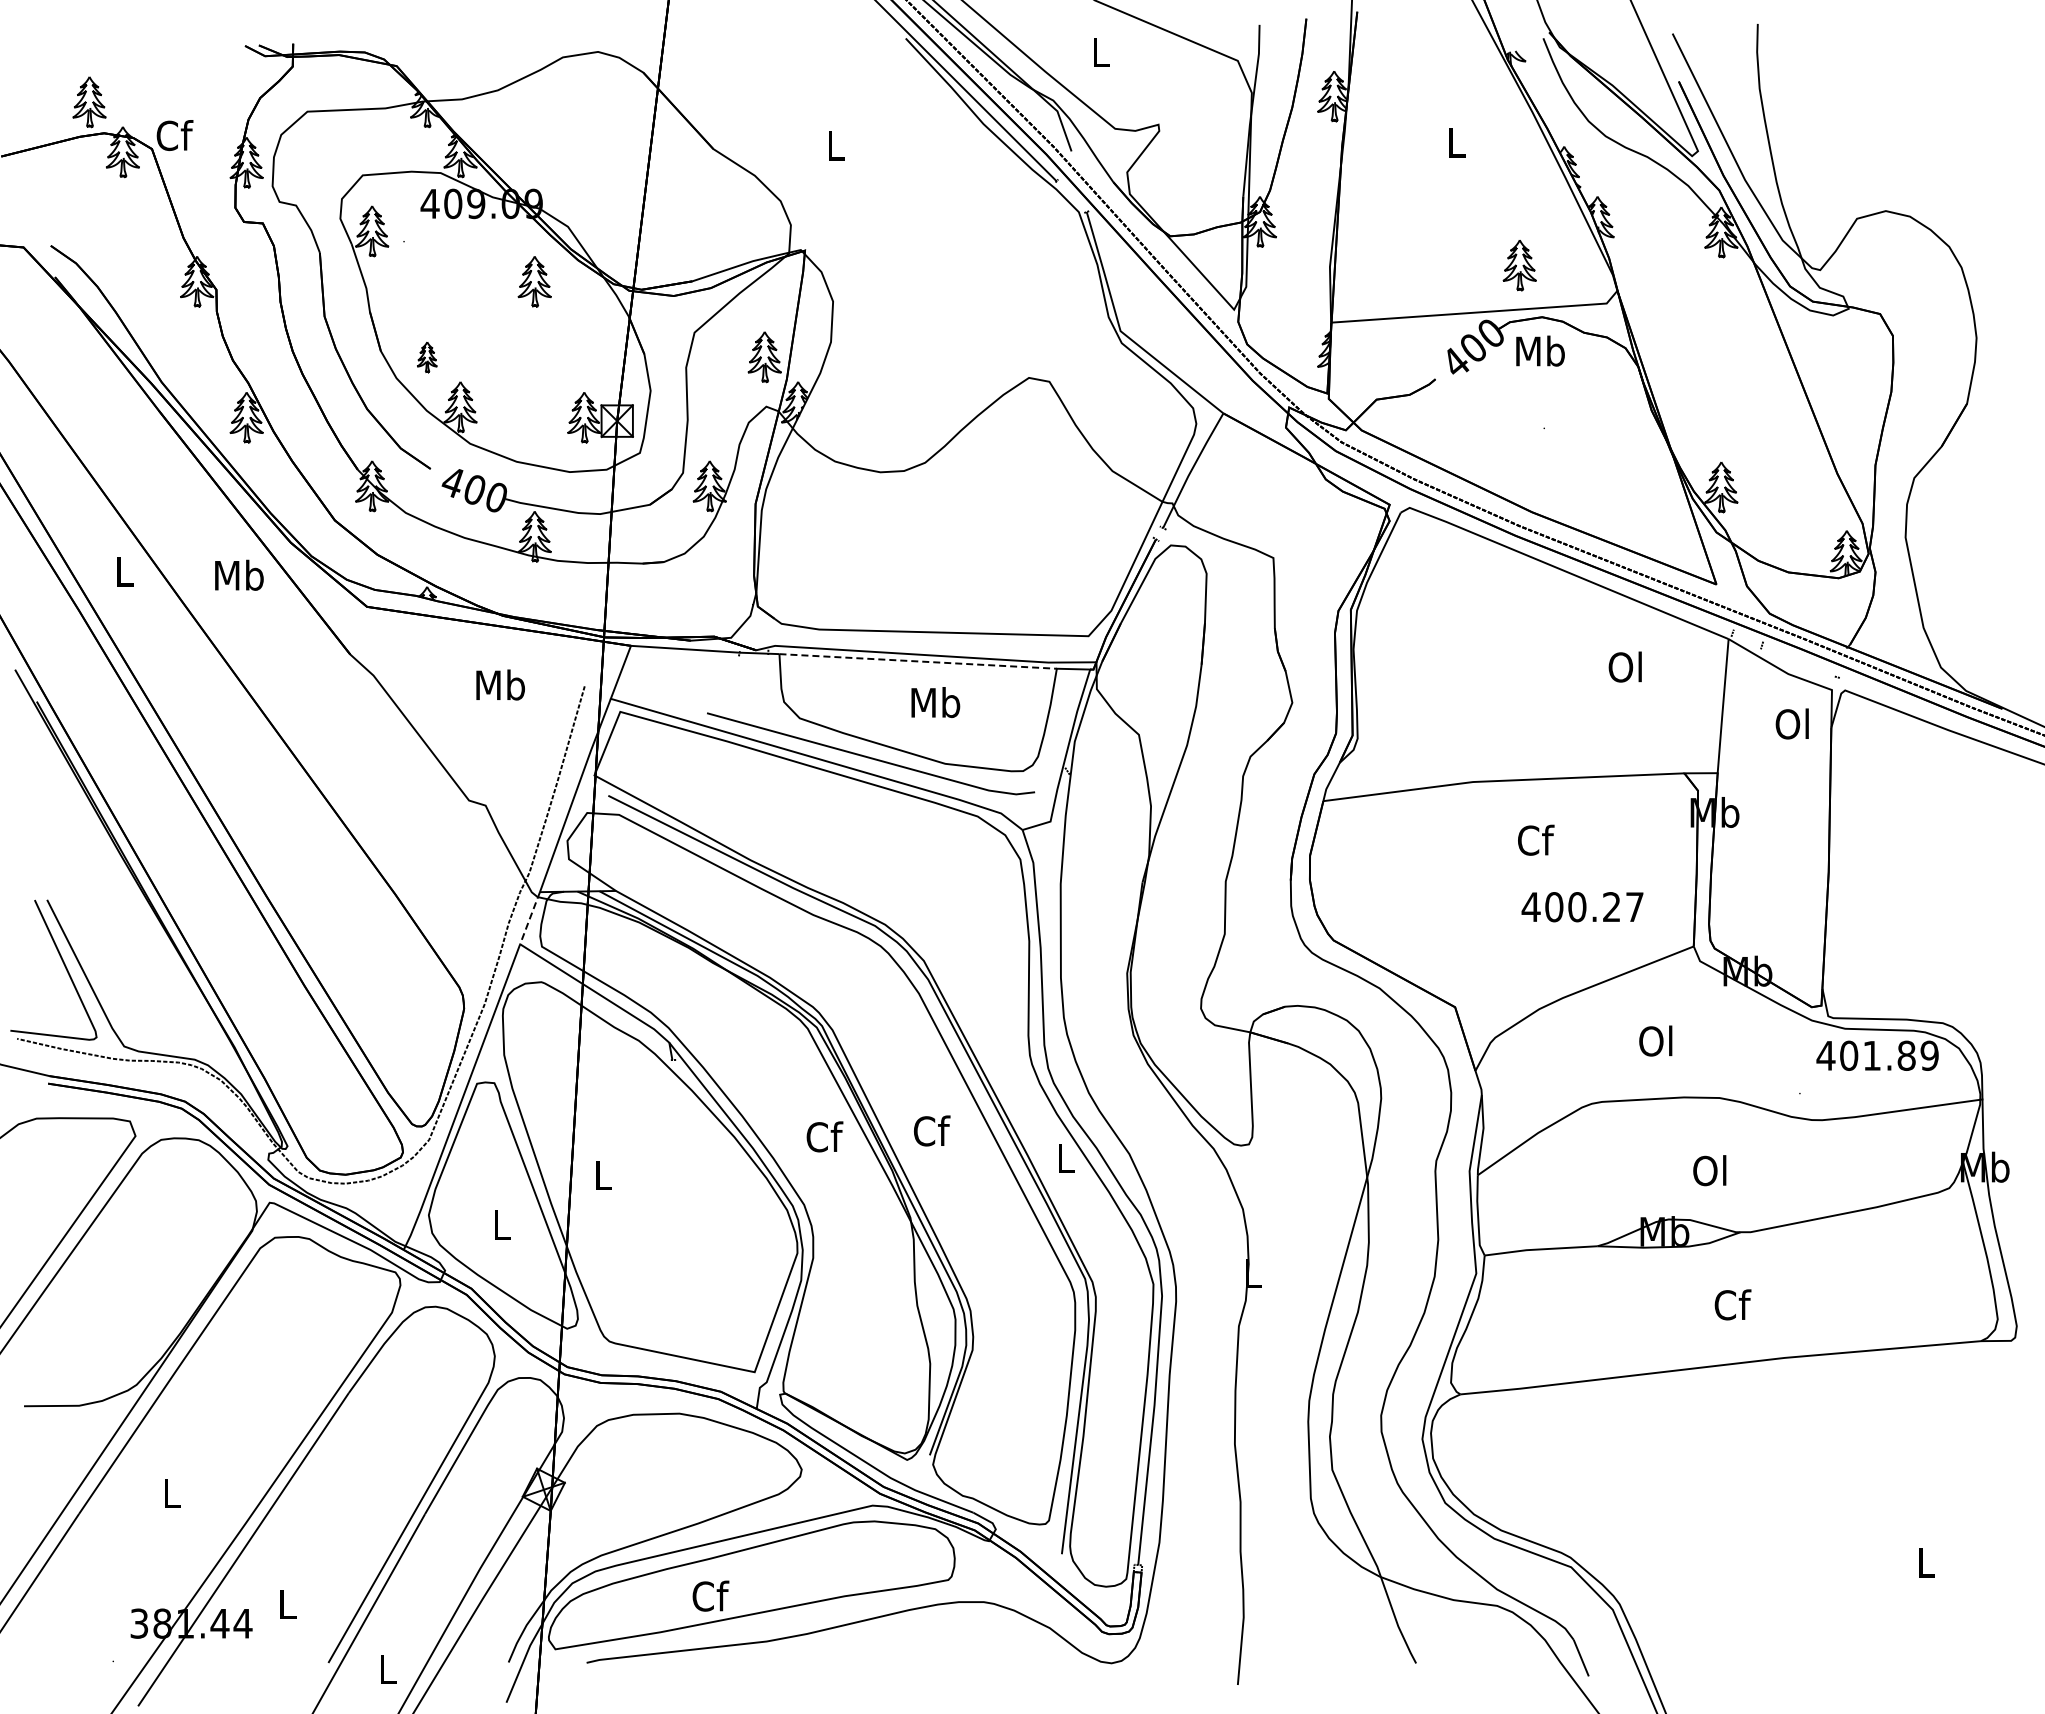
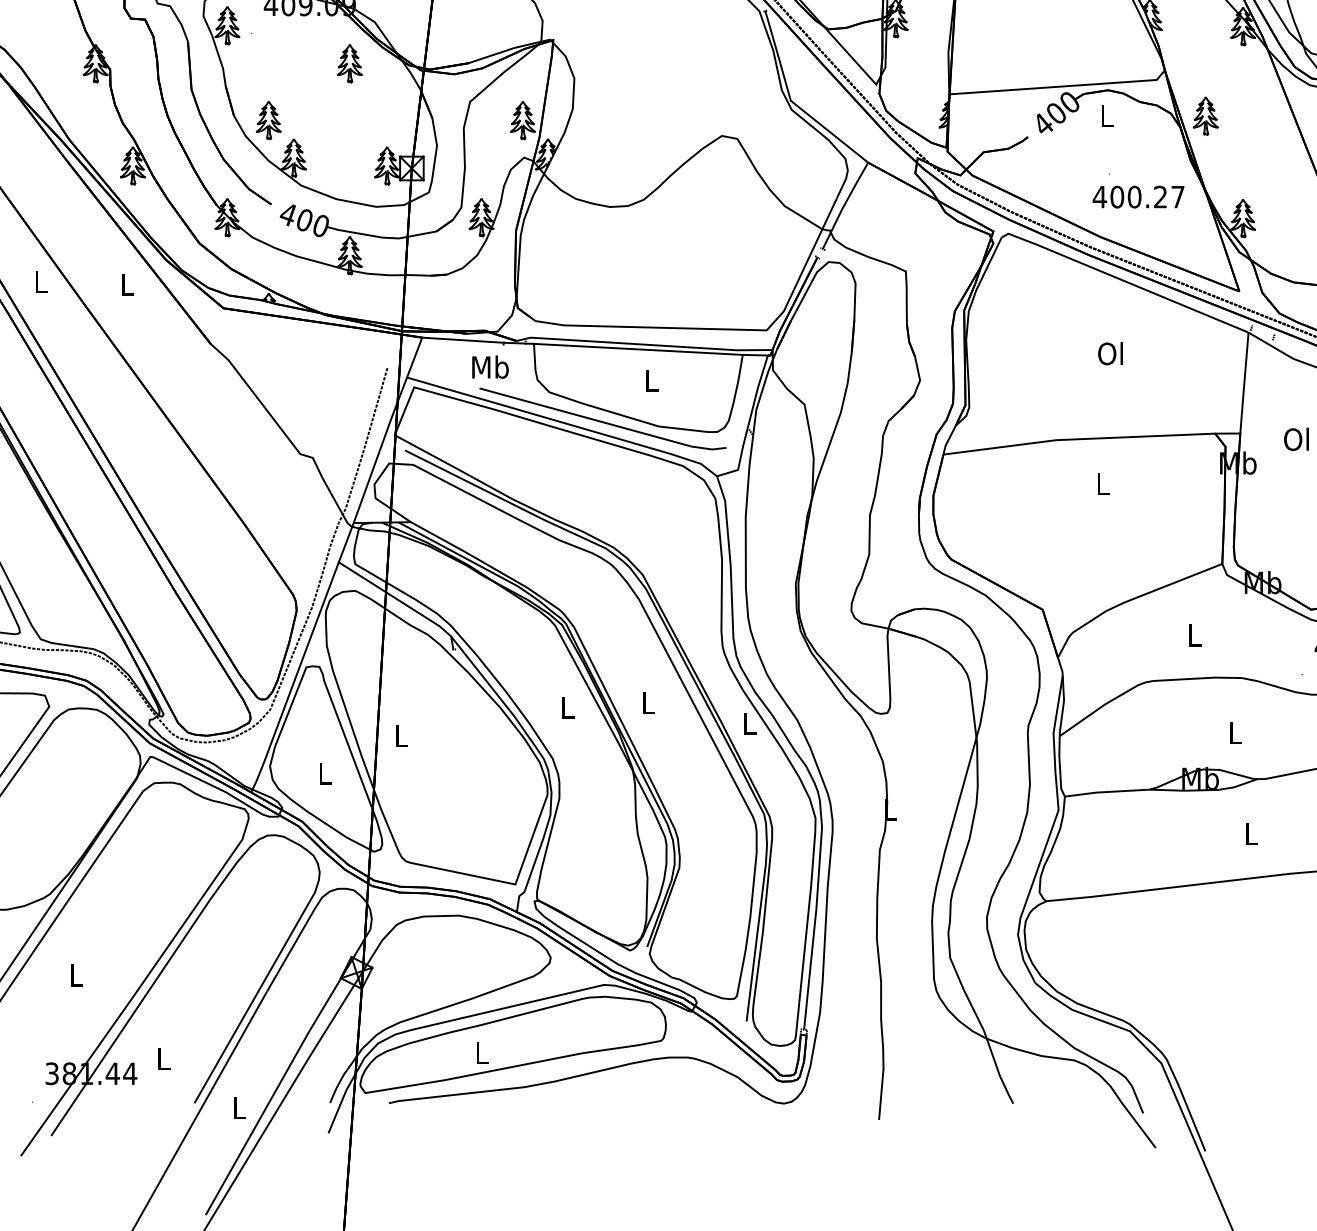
part: (1519, 265) -> (1205, 116), moved
text: (1540, 350) -> (1106, 115), Mb -> L
part: (427, 357) -> (269, 120), size x1.67
text: (239, 574) -> (127, 283), Mb -> L
line: (918, 661) -> (638, 349), dashed -> solid
text: (1624, 666) -> (1109, 353), moved
text: (500, 684) -> (490, 366), moved
text: (935, 702) -> (651, 380), Mb -> L
text: (1791, 723) -> (1295, 439), moved
text: (1536, 839) -> (1103, 483), Cf -> L
text: (1582, 907) -> (1138, 197), moved
line: (530, 918) -> (346, 542), dashed -> solid
text: (1655, 1040) -> (1193, 634), Ol -> L
text: (931, 1130) -> (648, 702), Cf -> L
text: (824, 1136) -> (567, 707), Cf -> L
text: (1709, 1170) -> (1234, 732), Ol -> L
text: (1732, 1304) -> (1251, 833), Cf -> L
text: (710, 1595) -> (482, 1052), Cf -> L

